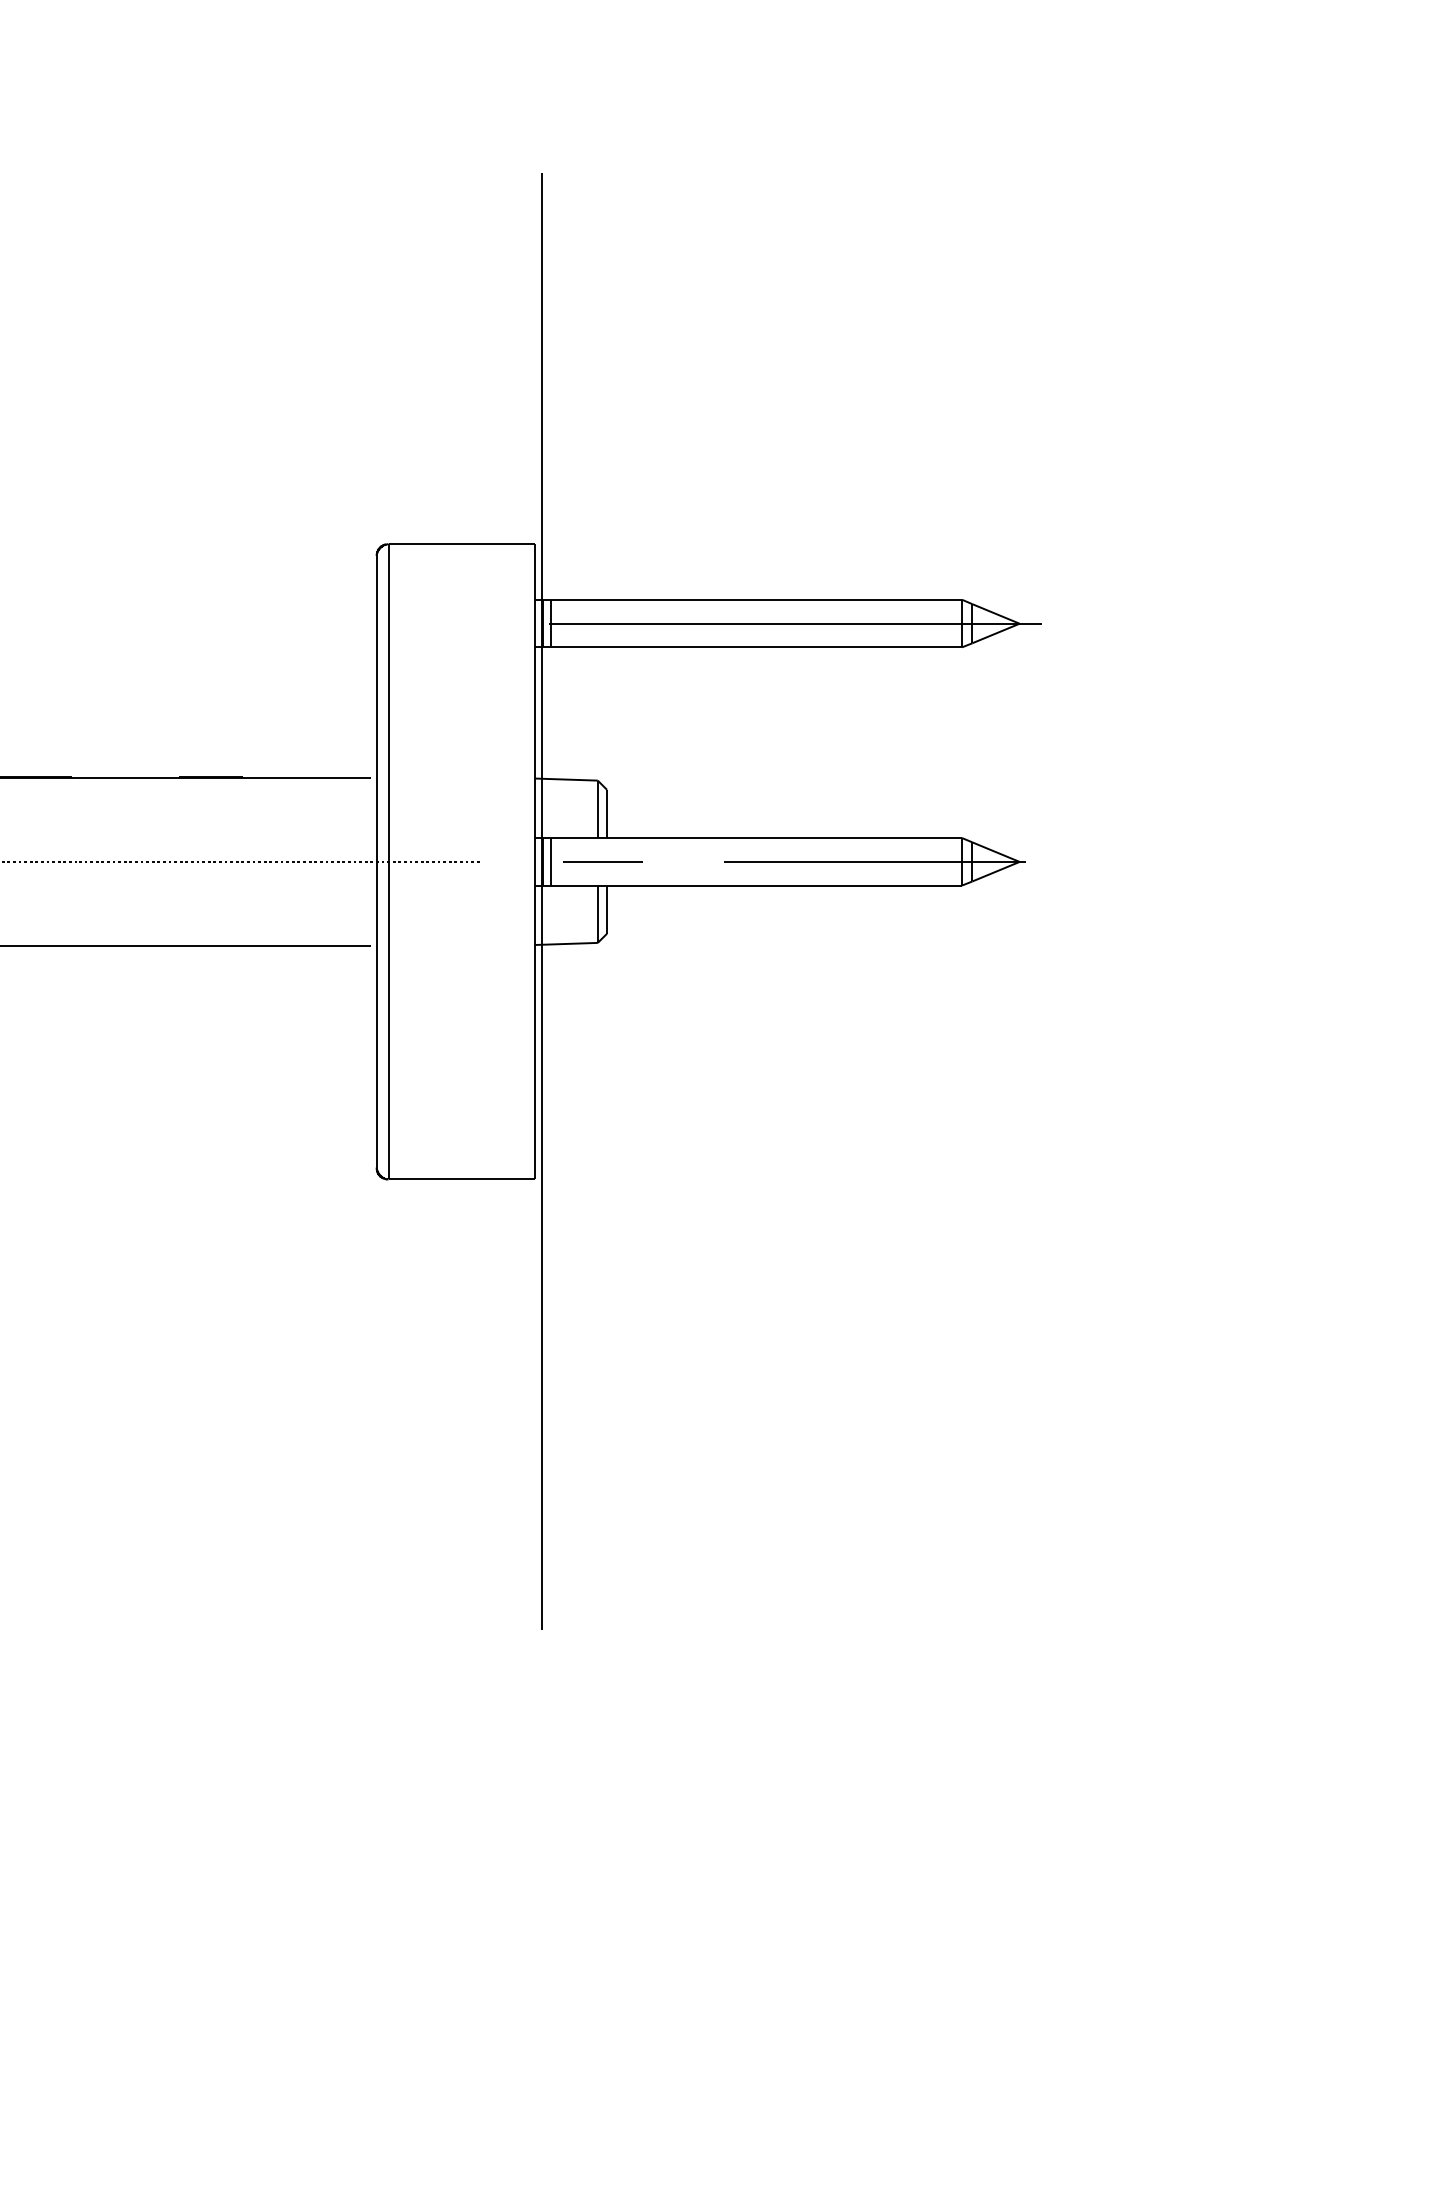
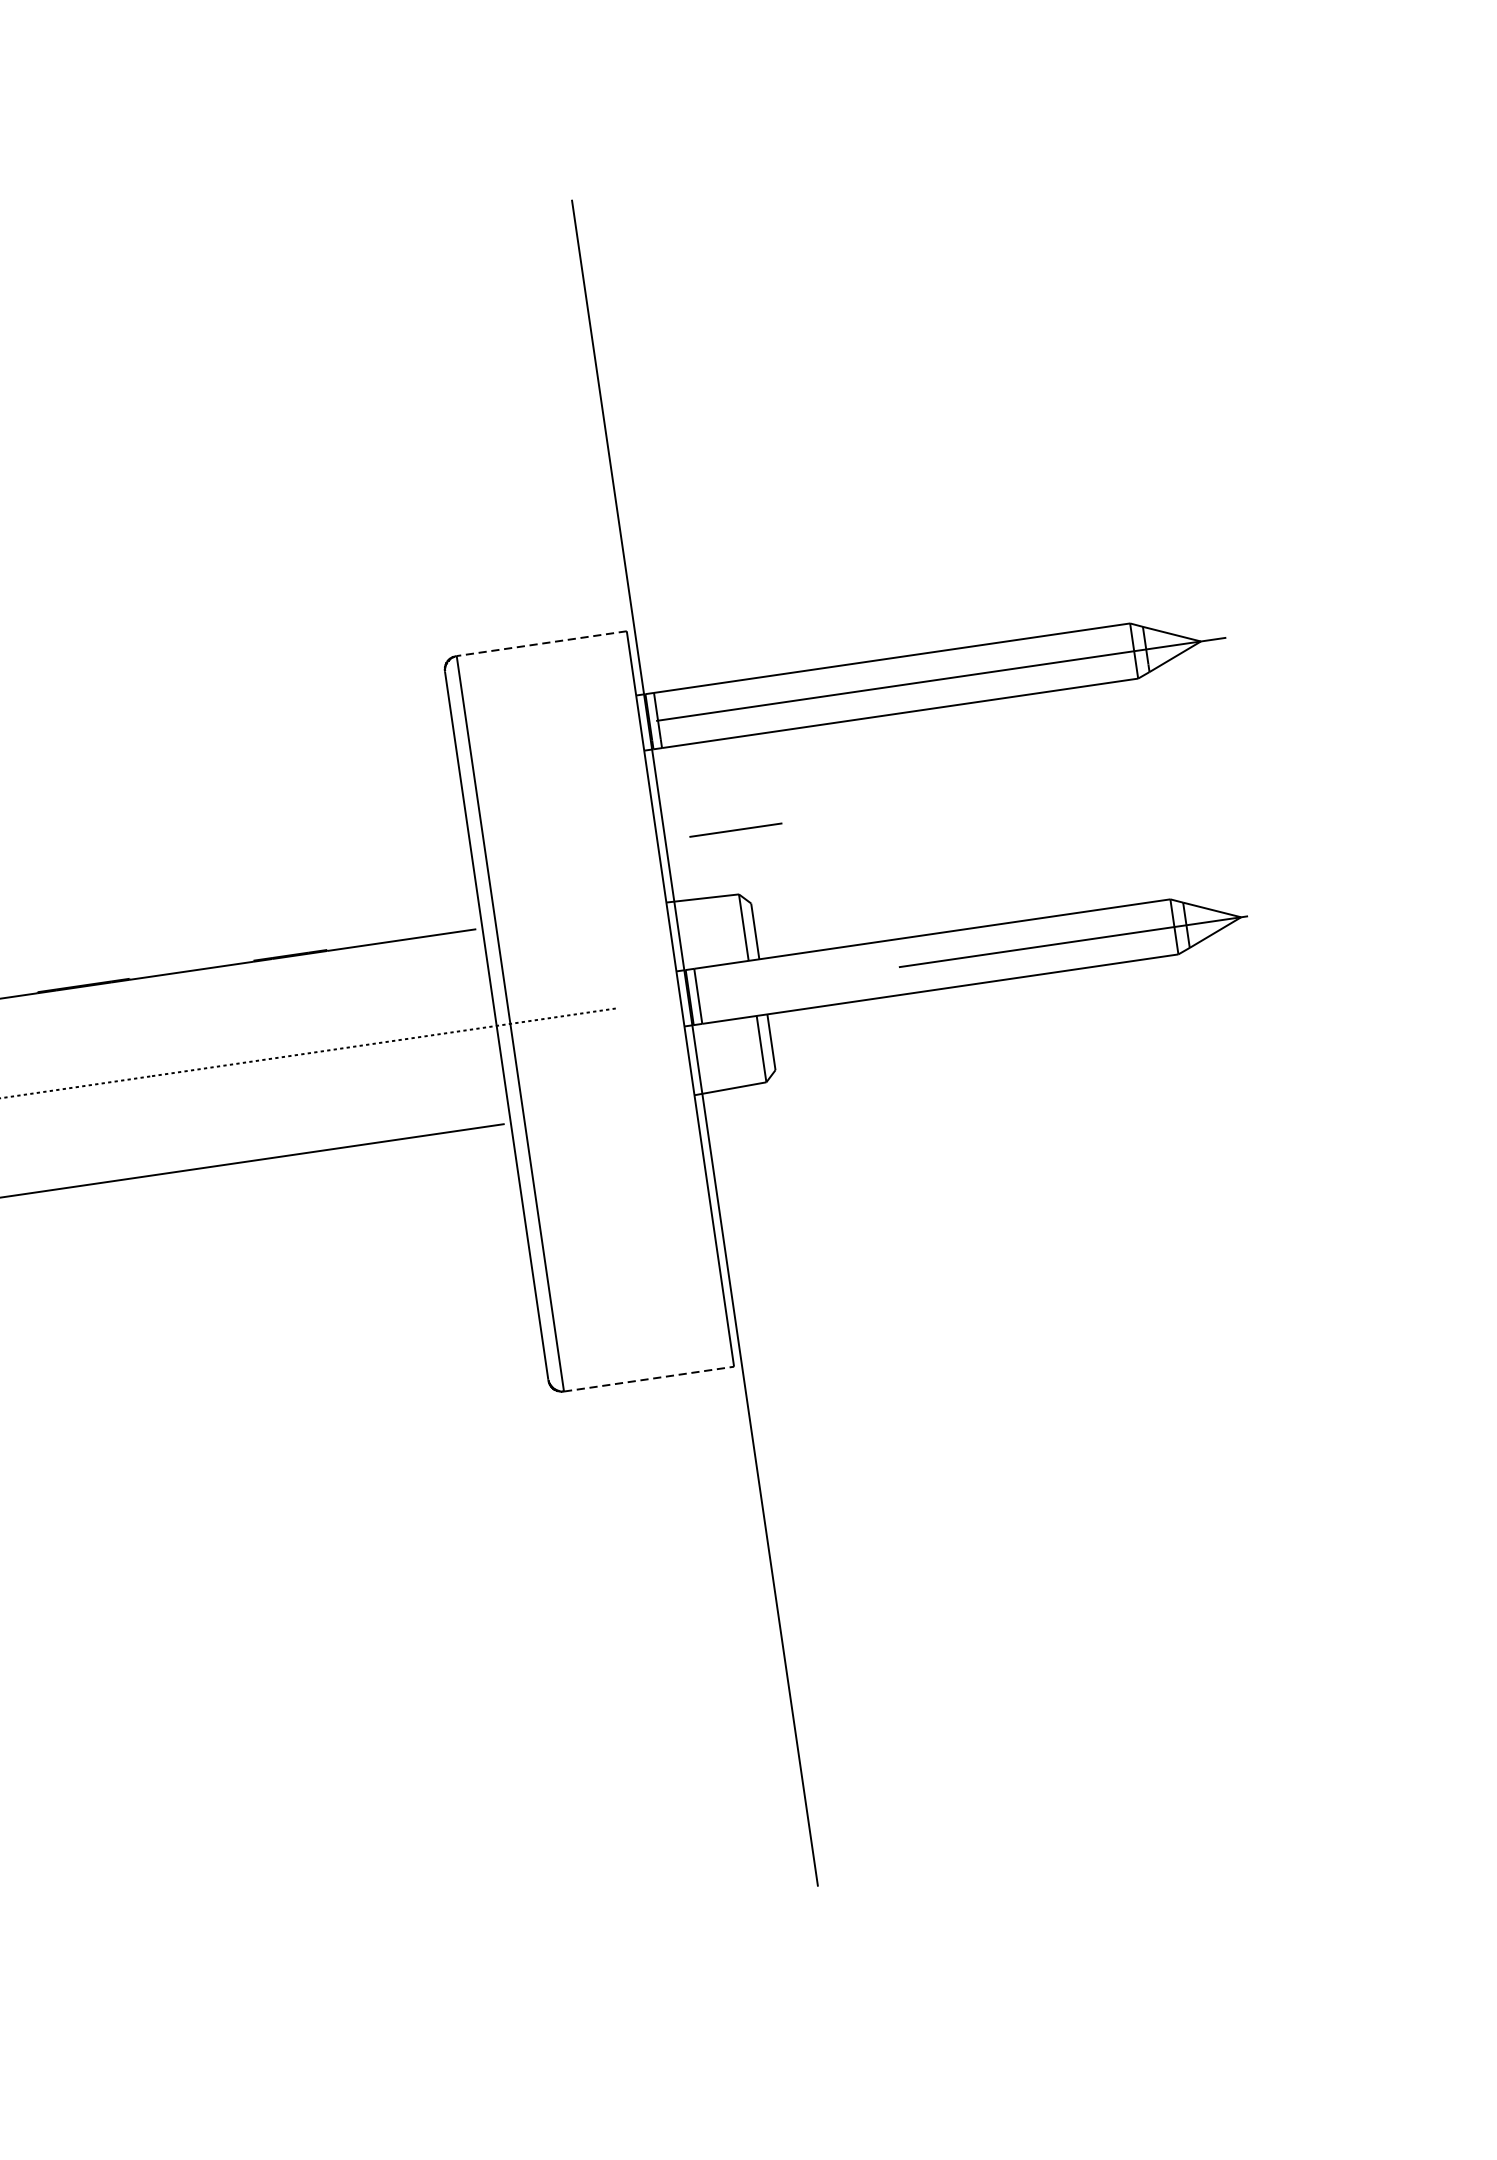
line: (461, 544) -> (541, 644), solid -> dashed
line: (602, 861) -> (735, 829), moved
line: (462, 1179) -> (649, 1379), solid -> dashed

